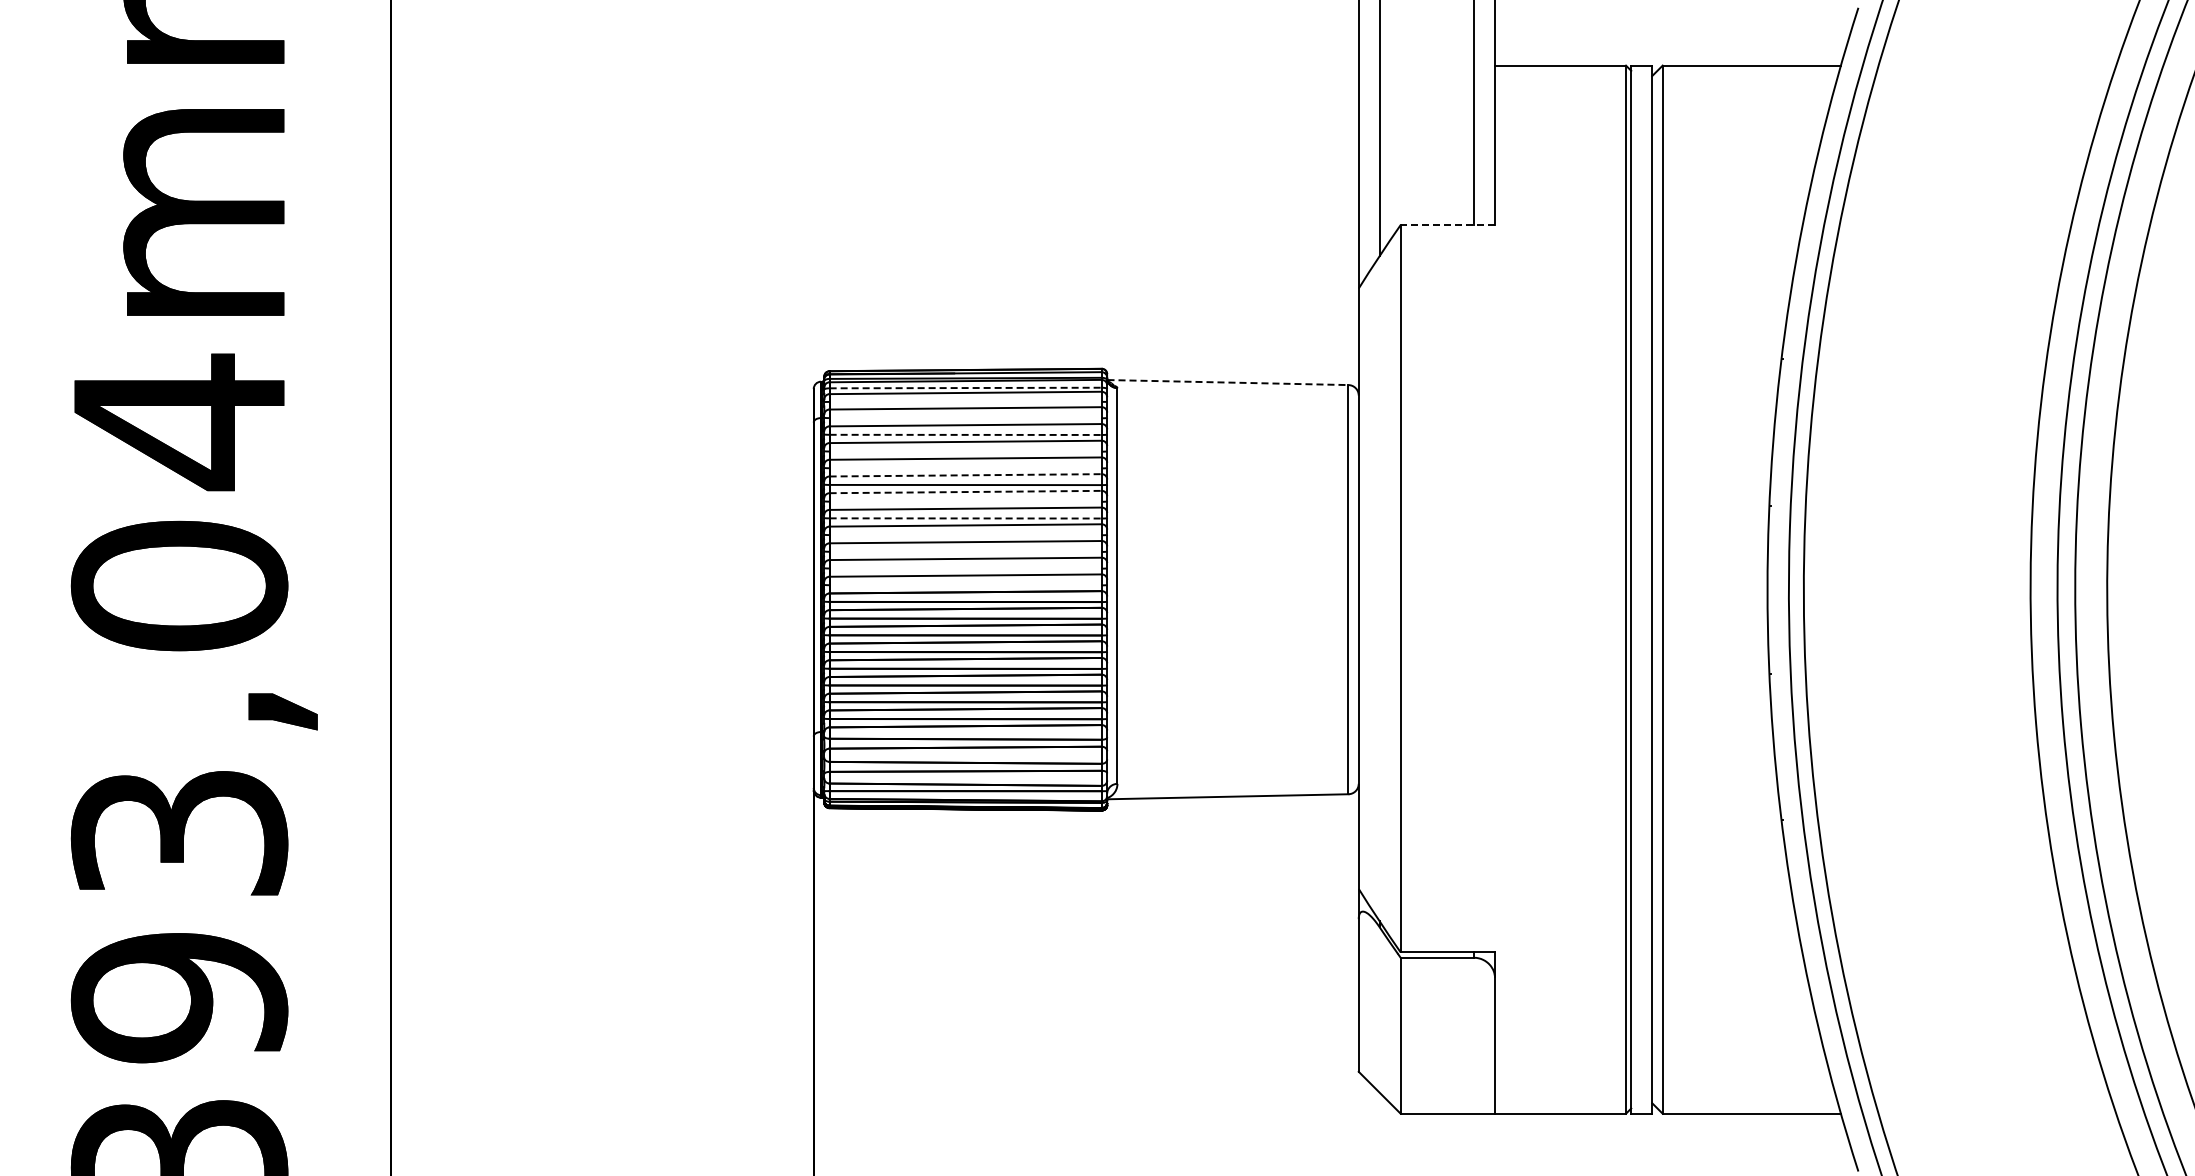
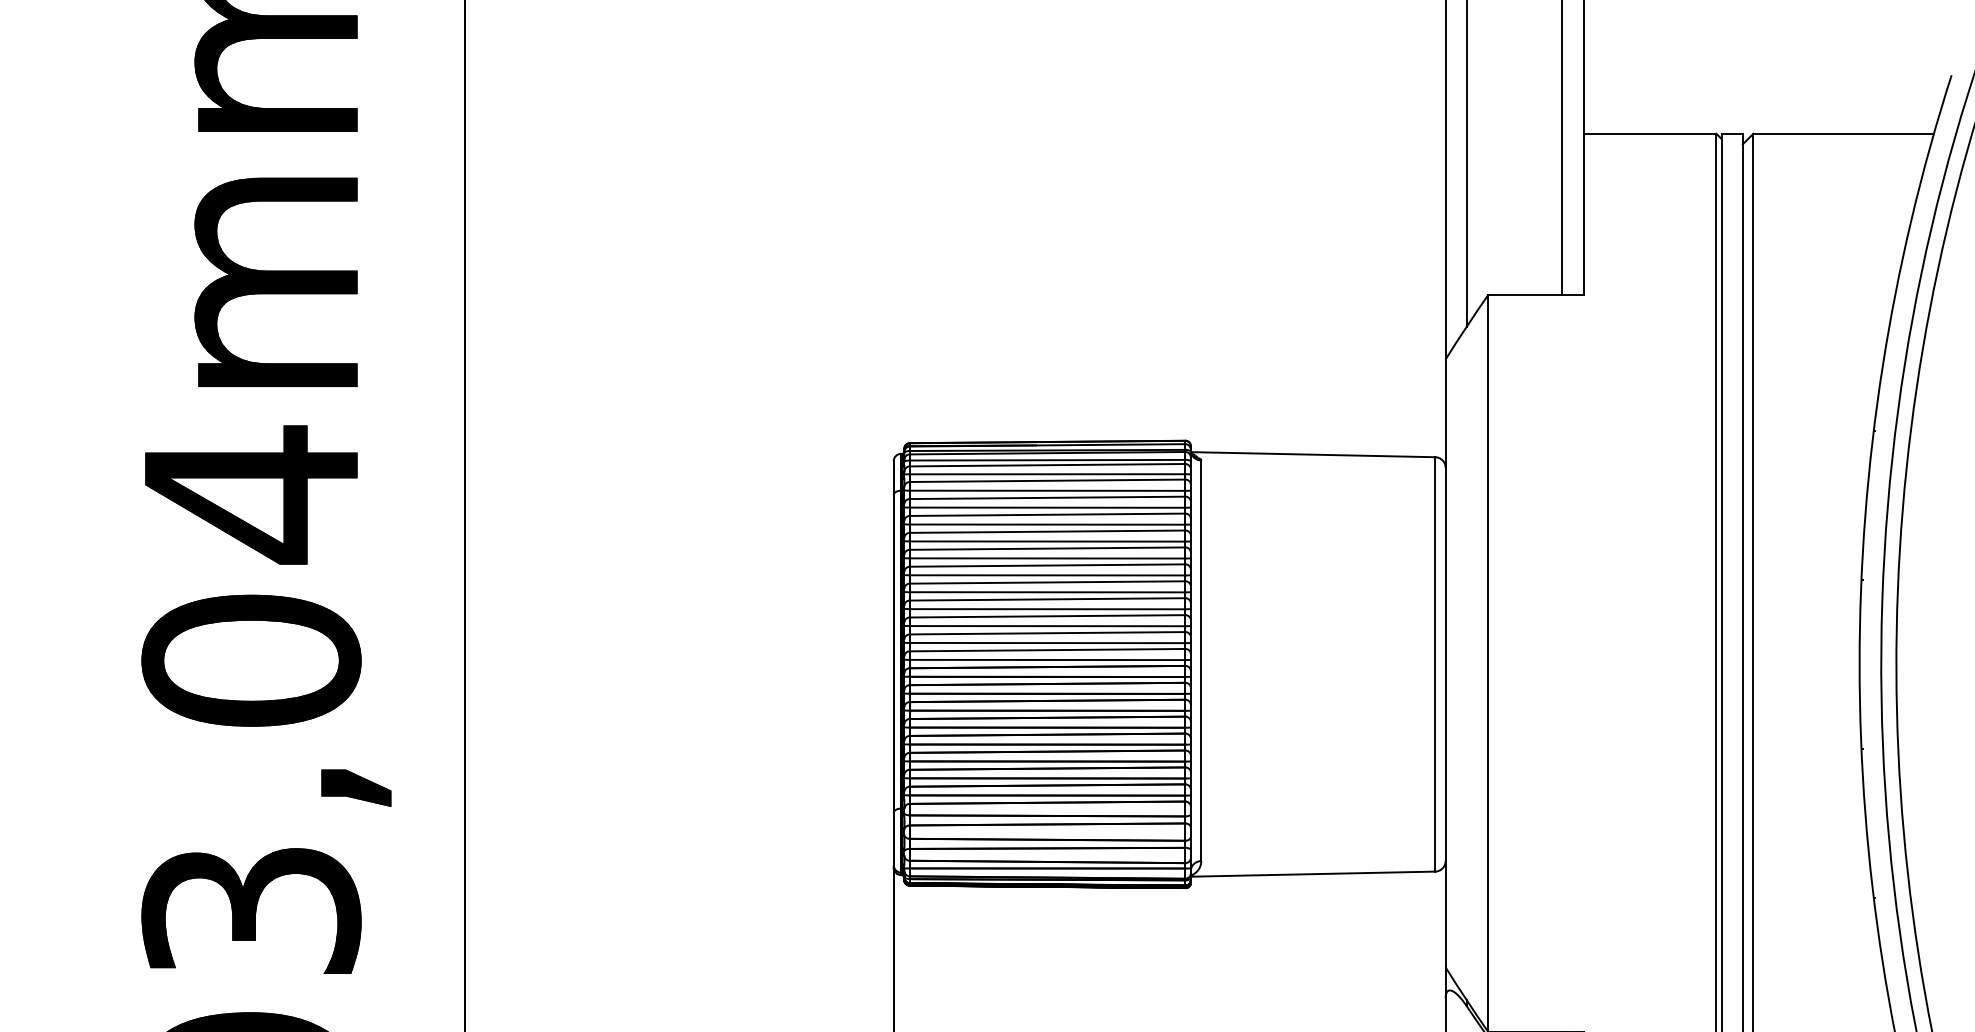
line: (1447, 225) -> (1535, 295), dashed -> solid
line: (1228, 382) -> (1313, 454), dashed -> solid
line: (966, 388) -> (1048, 460), dashed -> solid
line: (965, 401) -> (1047, 473), added
line: (965, 418) -> (1047, 491), added
line: (966, 434) -> (1048, 507), dashed -> solid
line: (965, 451) -> (1047, 524), added
line: (965, 468) -> (1047, 541), added
line: (966, 475) -> (1048, 548), dashed -> solid
line: (966, 492) -> (1048, 566), dashed -> solid
line: (965, 501) -> (1047, 575), added
line: (966, 518) -> (1048, 592), dashed -> solid
line: (965, 535) -> (1047, 609), added
line: (965, 551) -> (1047, 625), added
line: (965, 568) -> (1047, 642), added
line: (965, 585) -> (1047, 660), added

